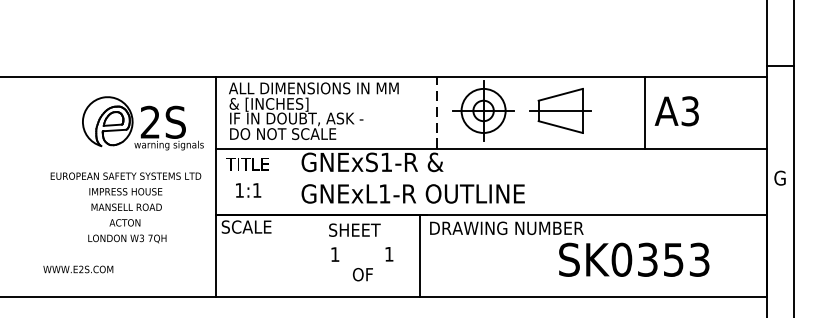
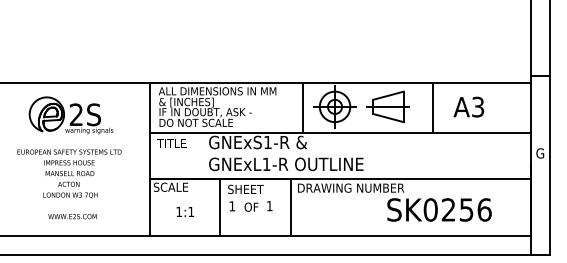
line: (646, 111) -> (433, 107), moved
line: (436, 113) -> (302, 108), dashed -> solid
part: (141, 123) -> (70, 115), moved
text: (248, 189) -> (185, 211), moved
text: (125, 207) -> (69, 173), moved
line: (318, 254) -> (220, 206), added
text: (673, 259) -> (466, 209), SK0353 -> SK0256
text: (78, 269) -> (72, 216), moved
text: (362, 273) -> (251, 206), moved

